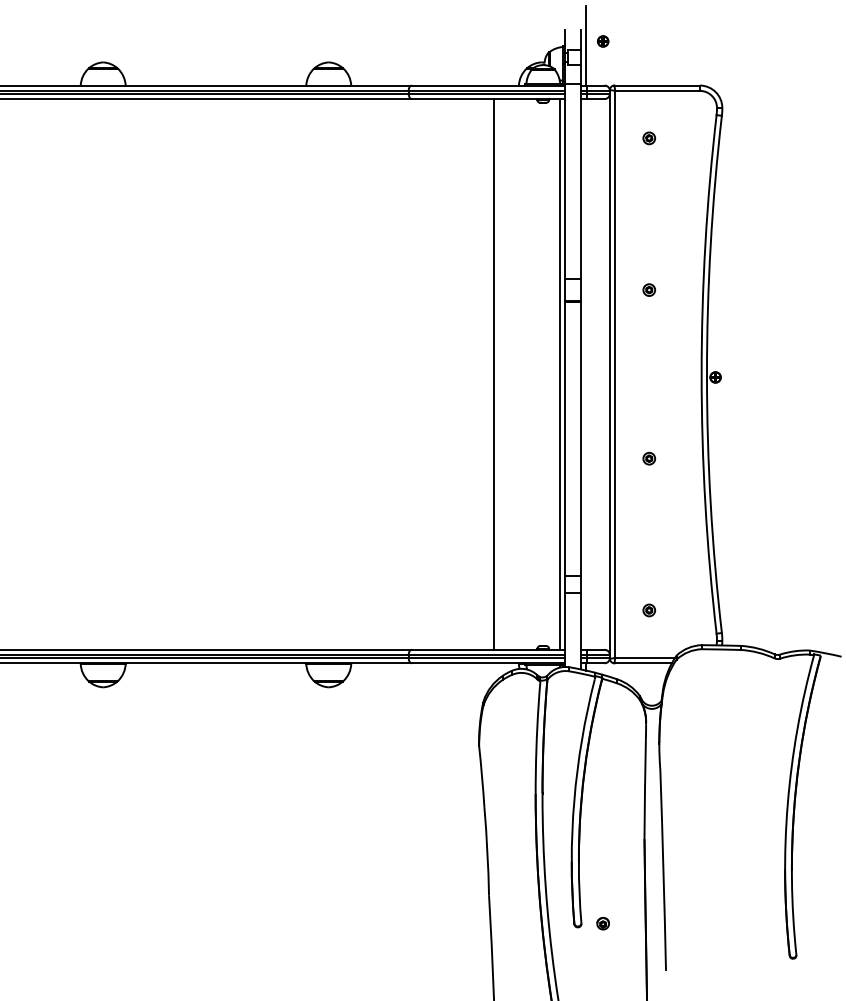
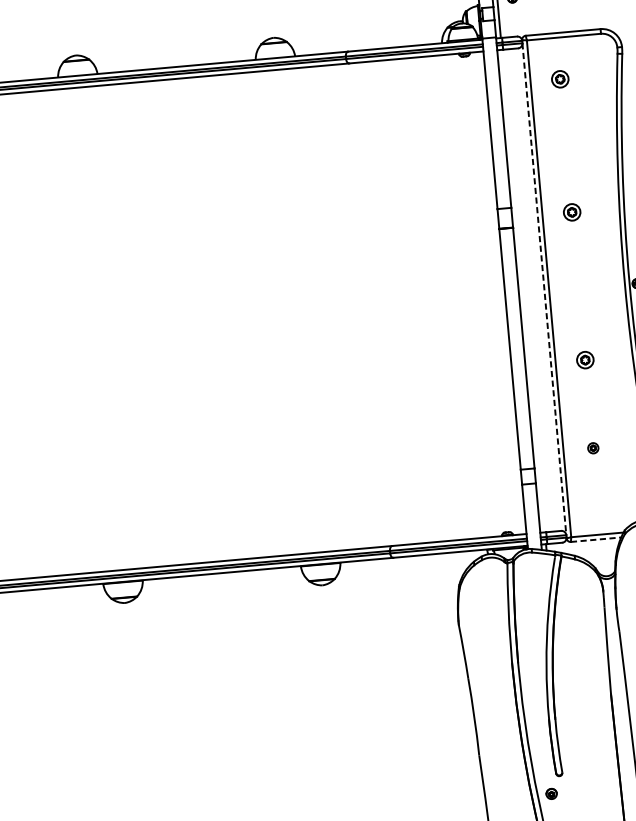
part: (649, 138) -> (560, 79), size x1.6
part: (649, 289) -> (572, 211), size x1.6
line: (494, 374) -> (443, 298), removed
line: (559, 374) -> (500, 293), removed
line: (609, 374) -> (543, 289), solid -> dashed
part: (649, 458) -> (585, 359), size x1.6
part: (649, 610) -> (593, 448), moved
line: (643, 663) -> (596, 539), solid -> dashed
part: (602, 923) -> (551, 793), moved

